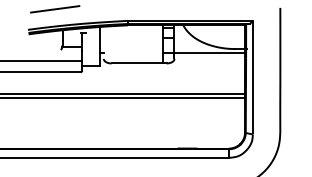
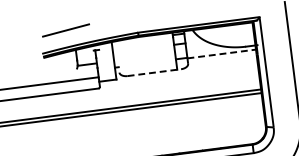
line: (210, 53) -> (222, 54), solid -> dashed
line: (139, 63) -> (154, 72), solid -> dashed

